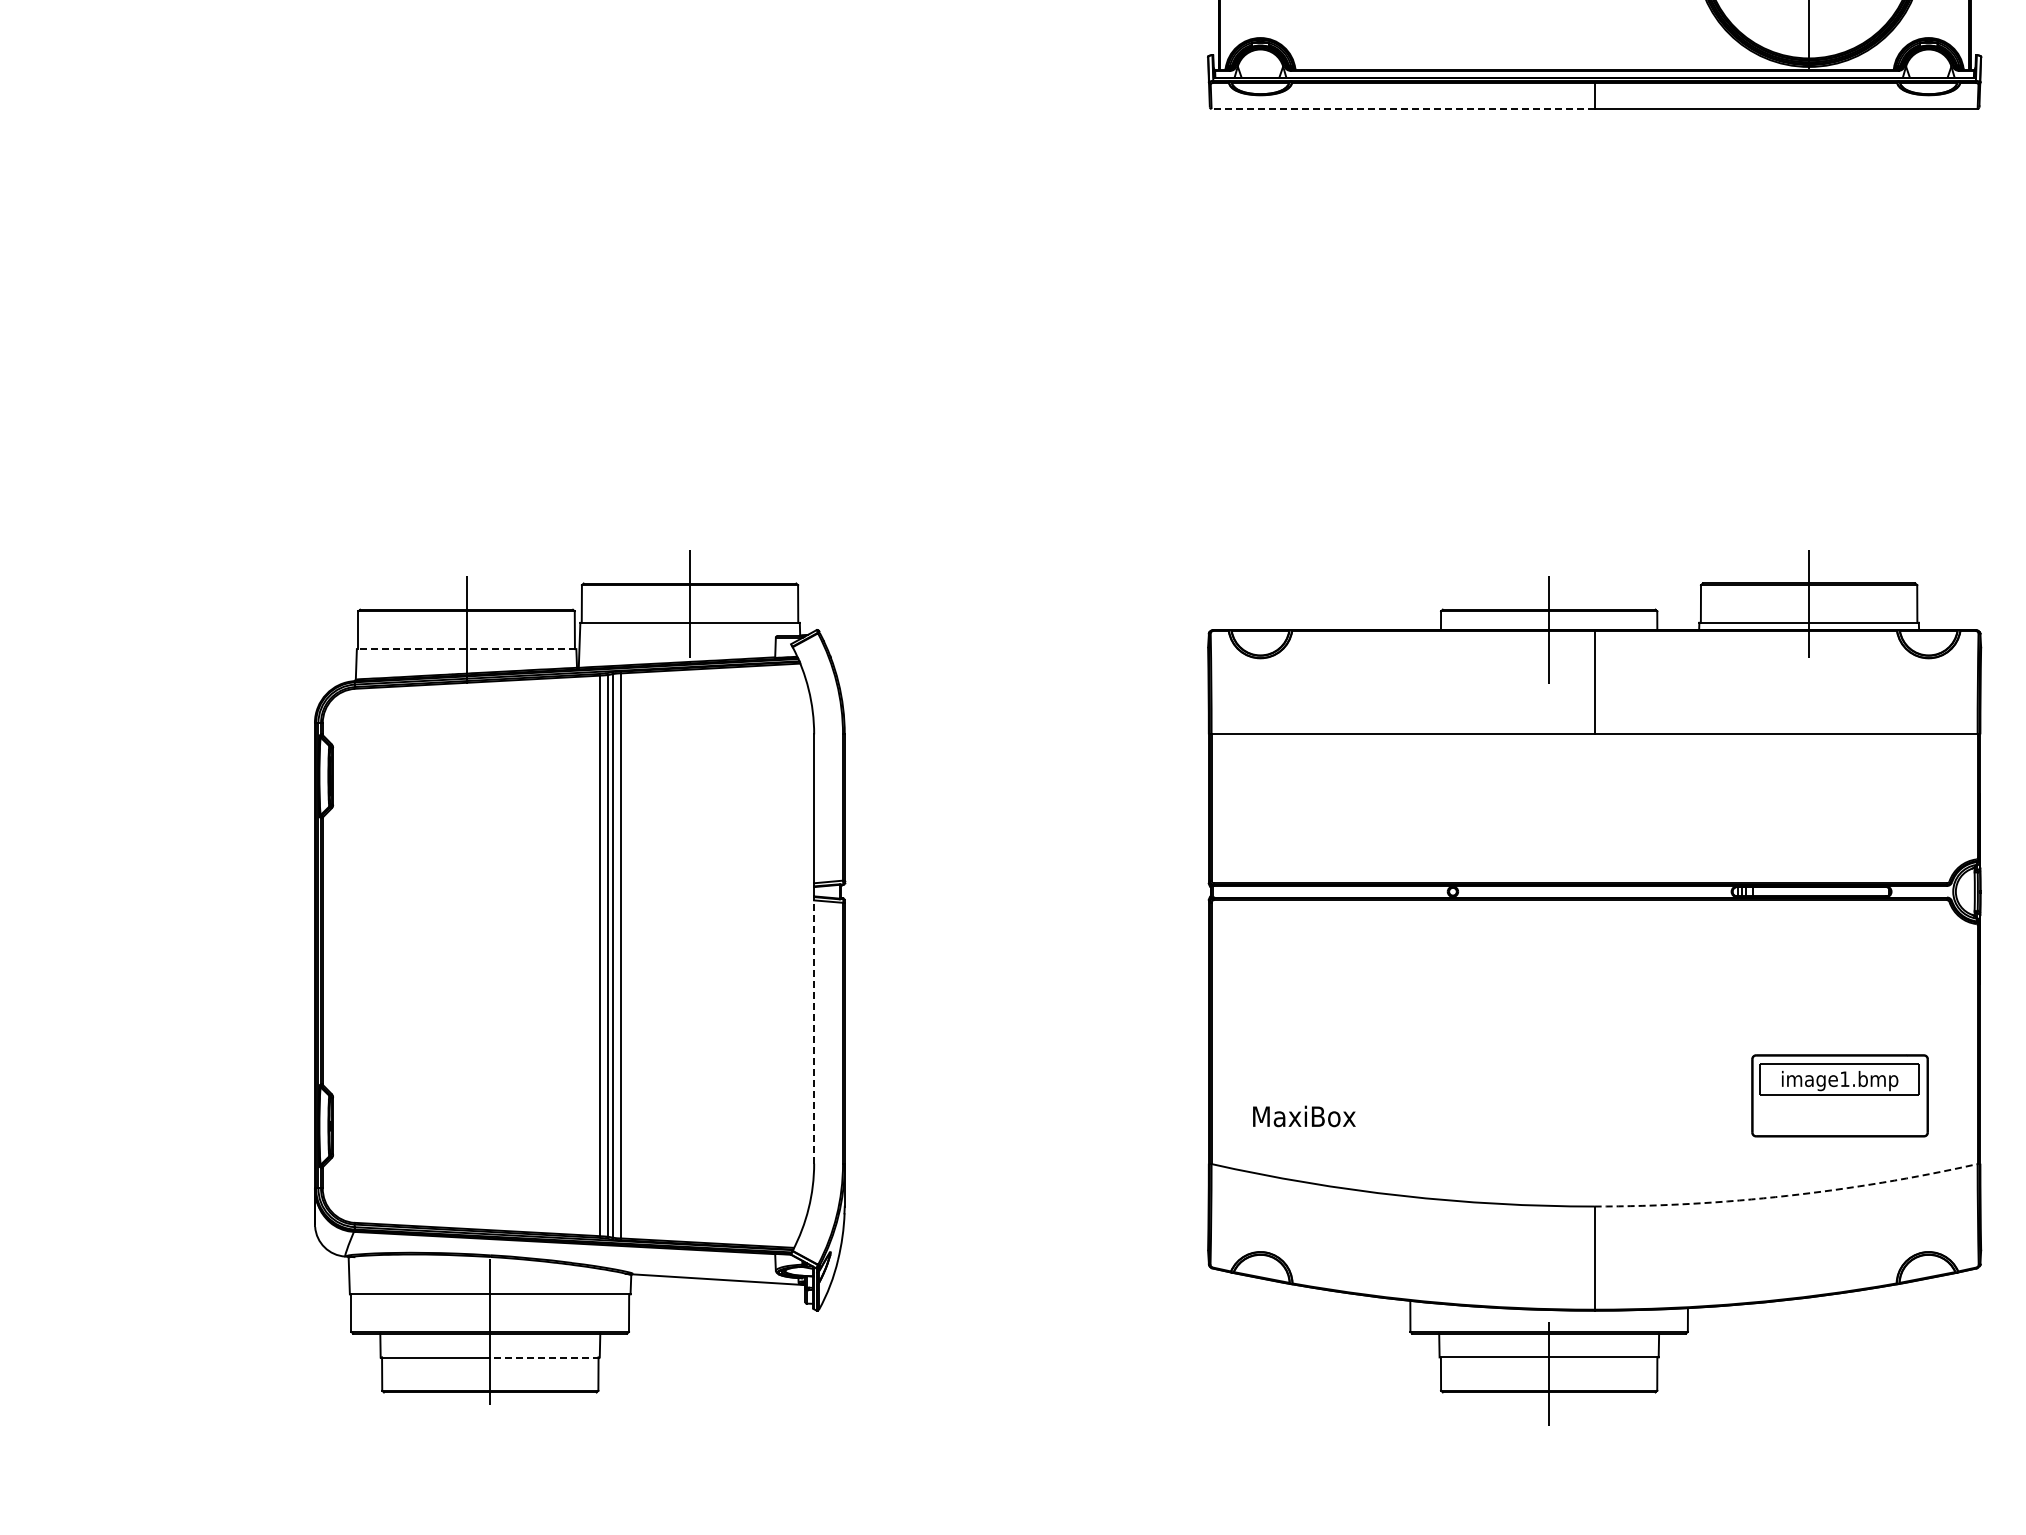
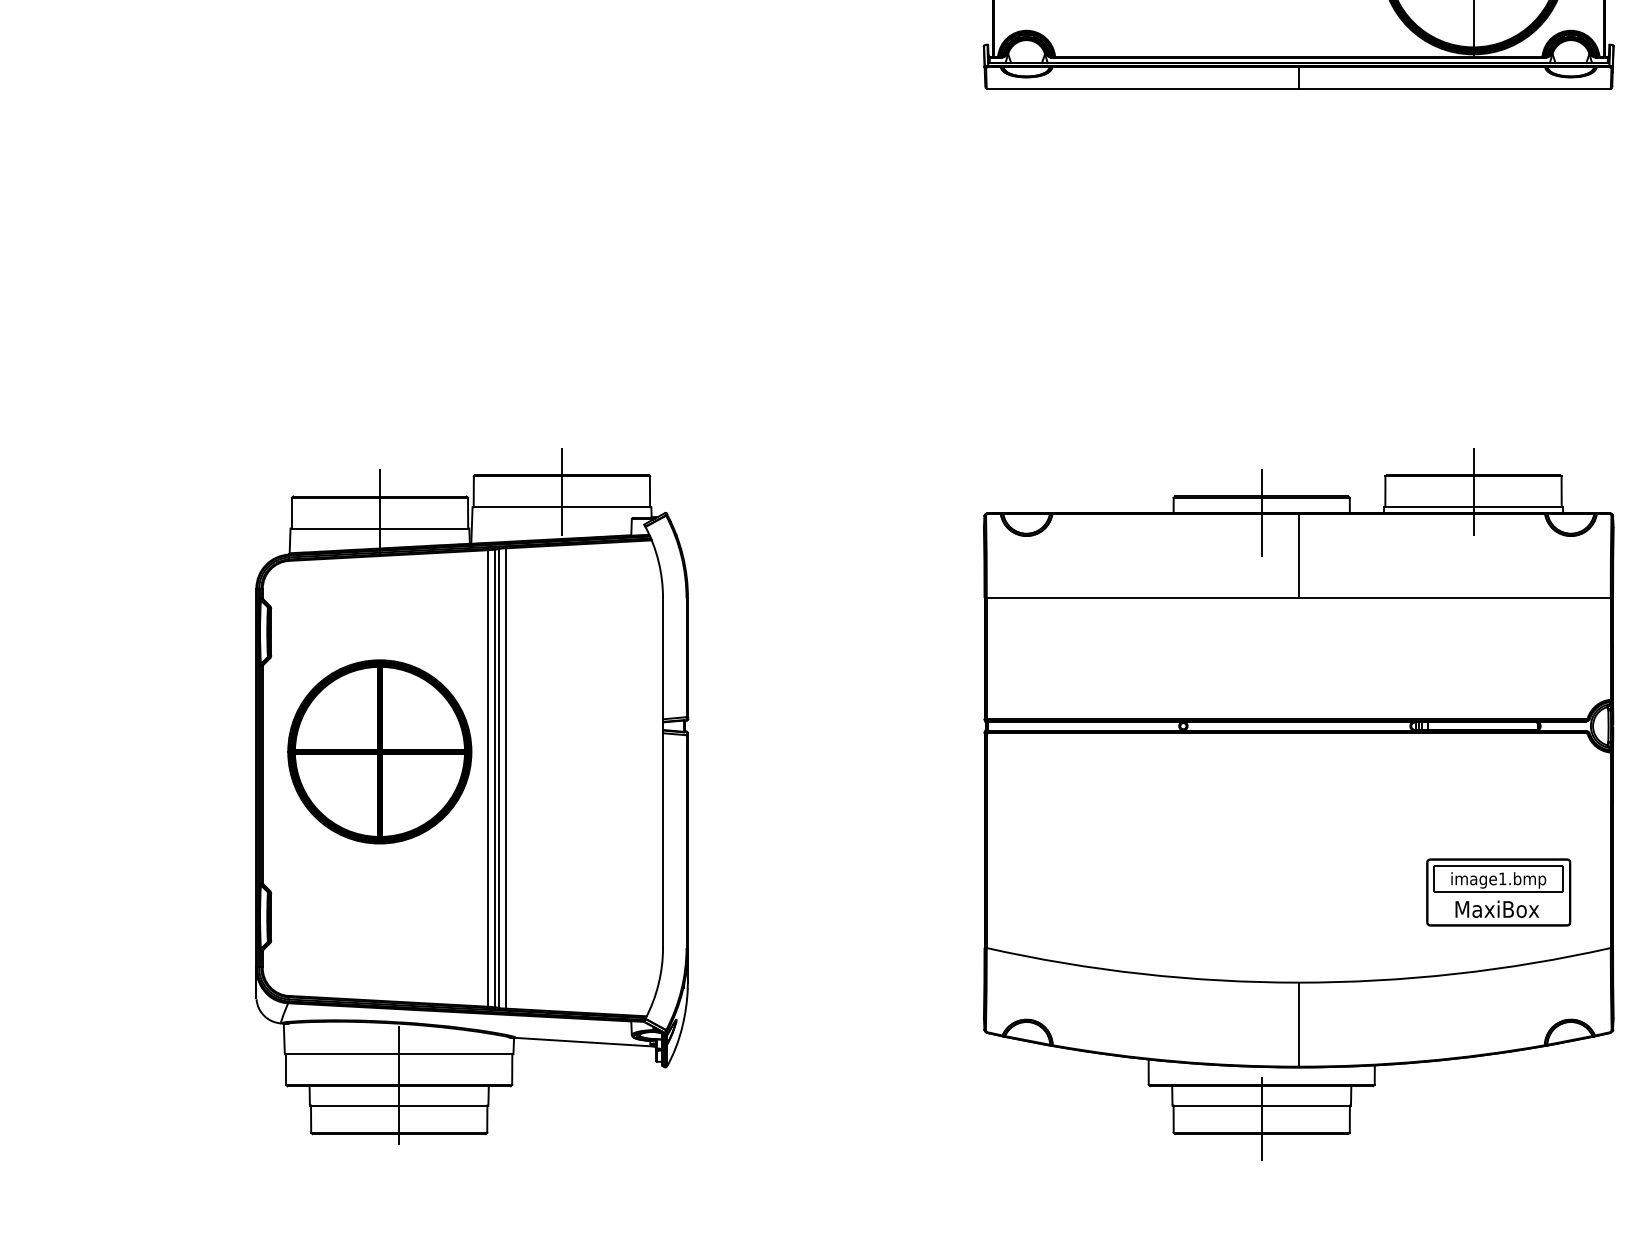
line: (1403, 108) -> (1143, 88), dashed -> solid
line: (466, 649) -> (379, 528), dashed -> solid
part: (466, 923) -> (379, 752), added
line: (814, 1032) -> (663, 840), dashed -> solid
text: (1304, 1116) -> (1497, 909), moved
arc: (1787, 1195) -> (1455, 973), dashed -> solid
line: (545, 1357) -> (444, 1105), dashed -> solid

